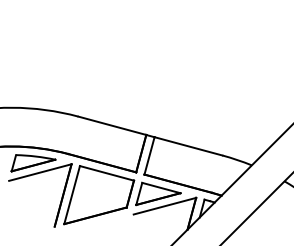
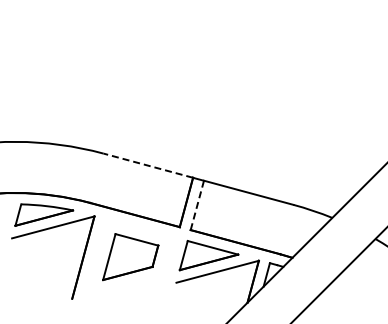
line: (111, 125) -> (147, 165), solid -> dashed
line: (149, 155) -> (197, 205), solid -> dashed
part: (98, 194) -> (130, 256), size x0.6

